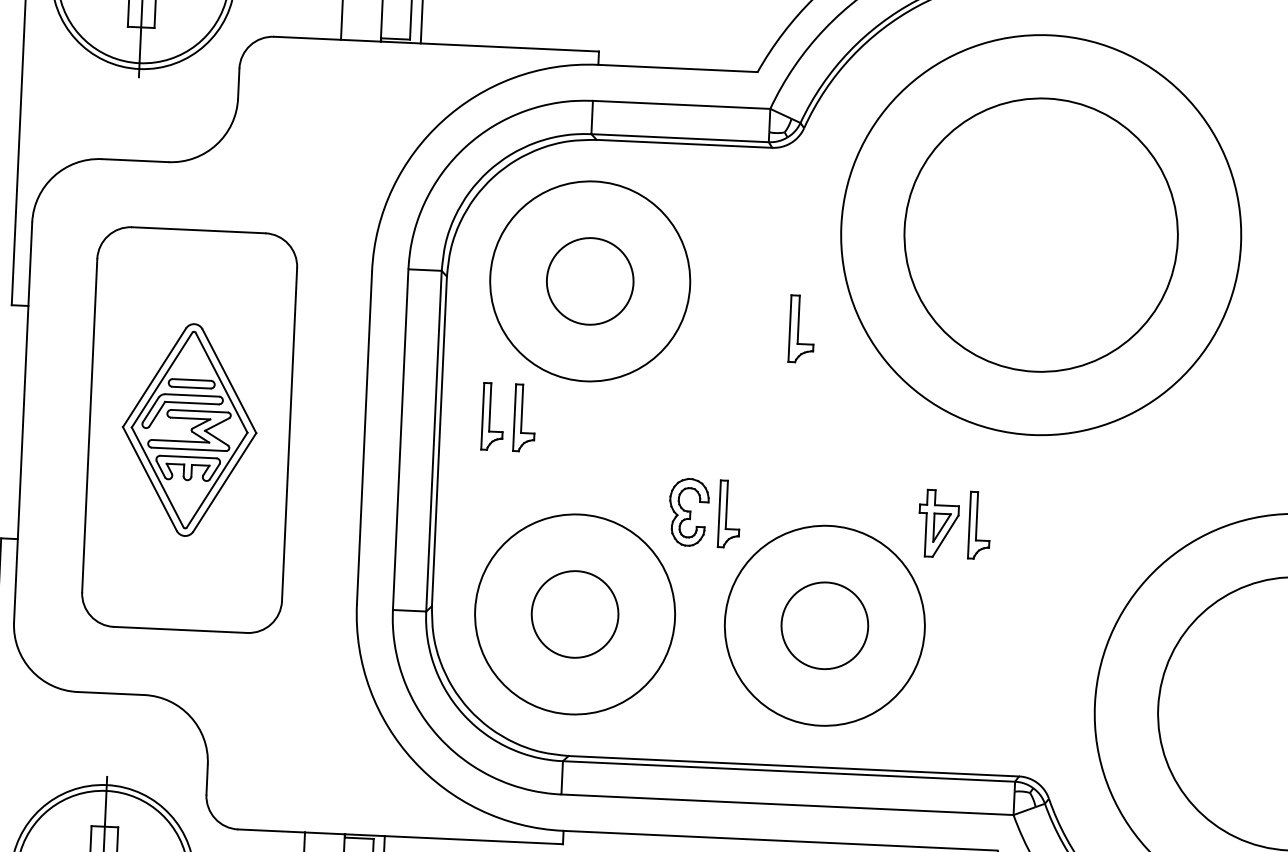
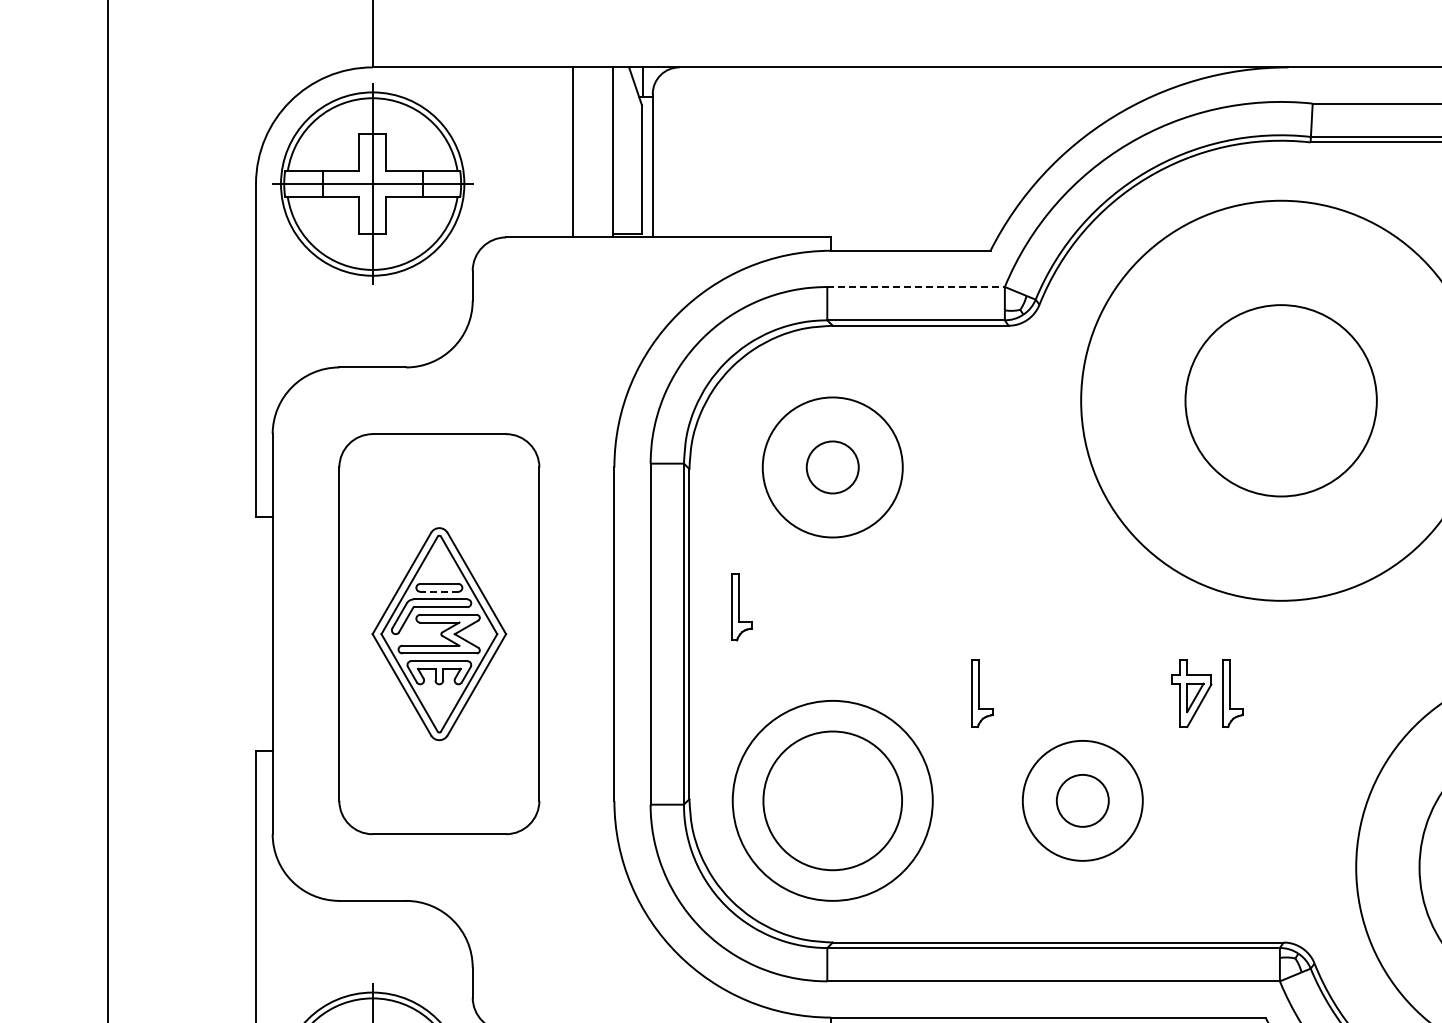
line: (682, 104) -> (916, 286), solid -> dashed
circle: (1040, 234) -> (1280, 400), size x0.7
circle: (589, 281) -> (832, 467), size x0.6
circle: (589, 281) -> (832, 467), size x0.7
part: (801, 329) -> (1046, 505), removed
line: (190, 387) -> (438, 591), solid -> dashed
part: (524, 418) -> (773, 607), removed
part: (688, 512) -> (941, 693), removed
circle: (574, 614) -> (832, 800), size x1.6
circle: (824, 625) -> (1082, 800), size x0.6
circle: (824, 625) -> (1082, 800), size x0.6

